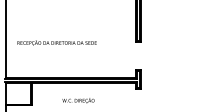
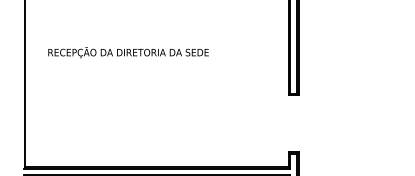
text: (56, 42) -> (127, 51), moved

